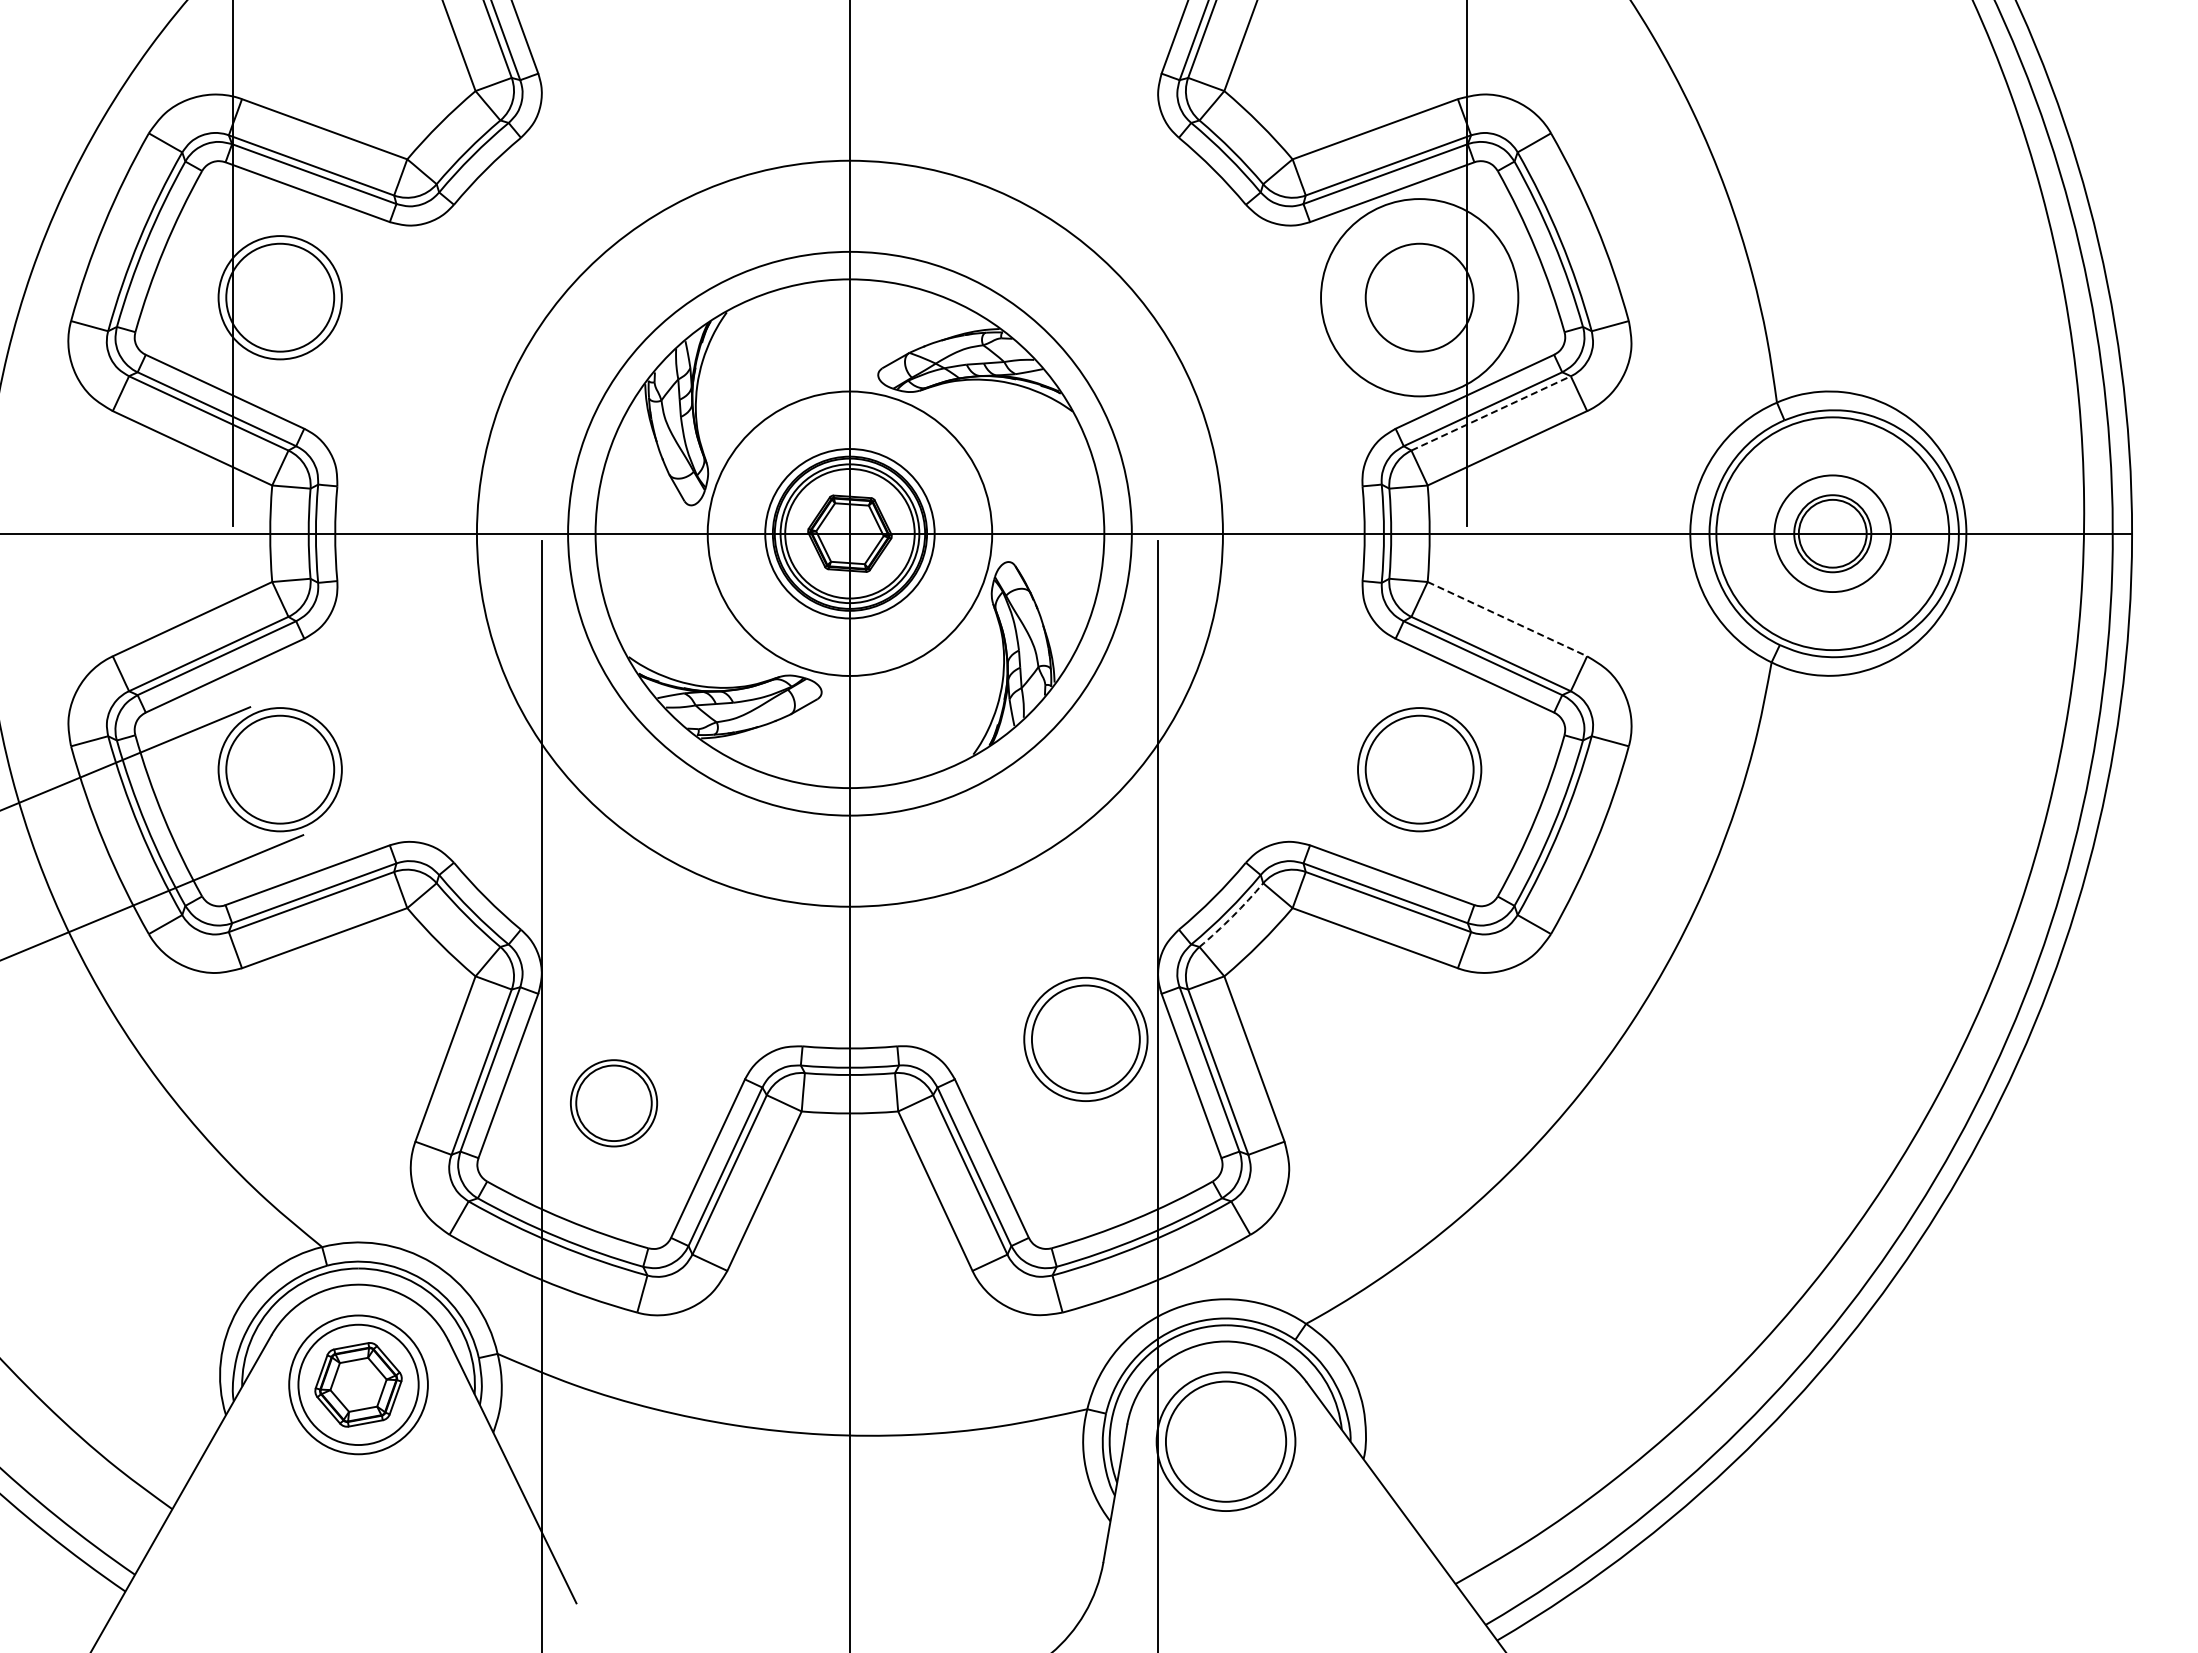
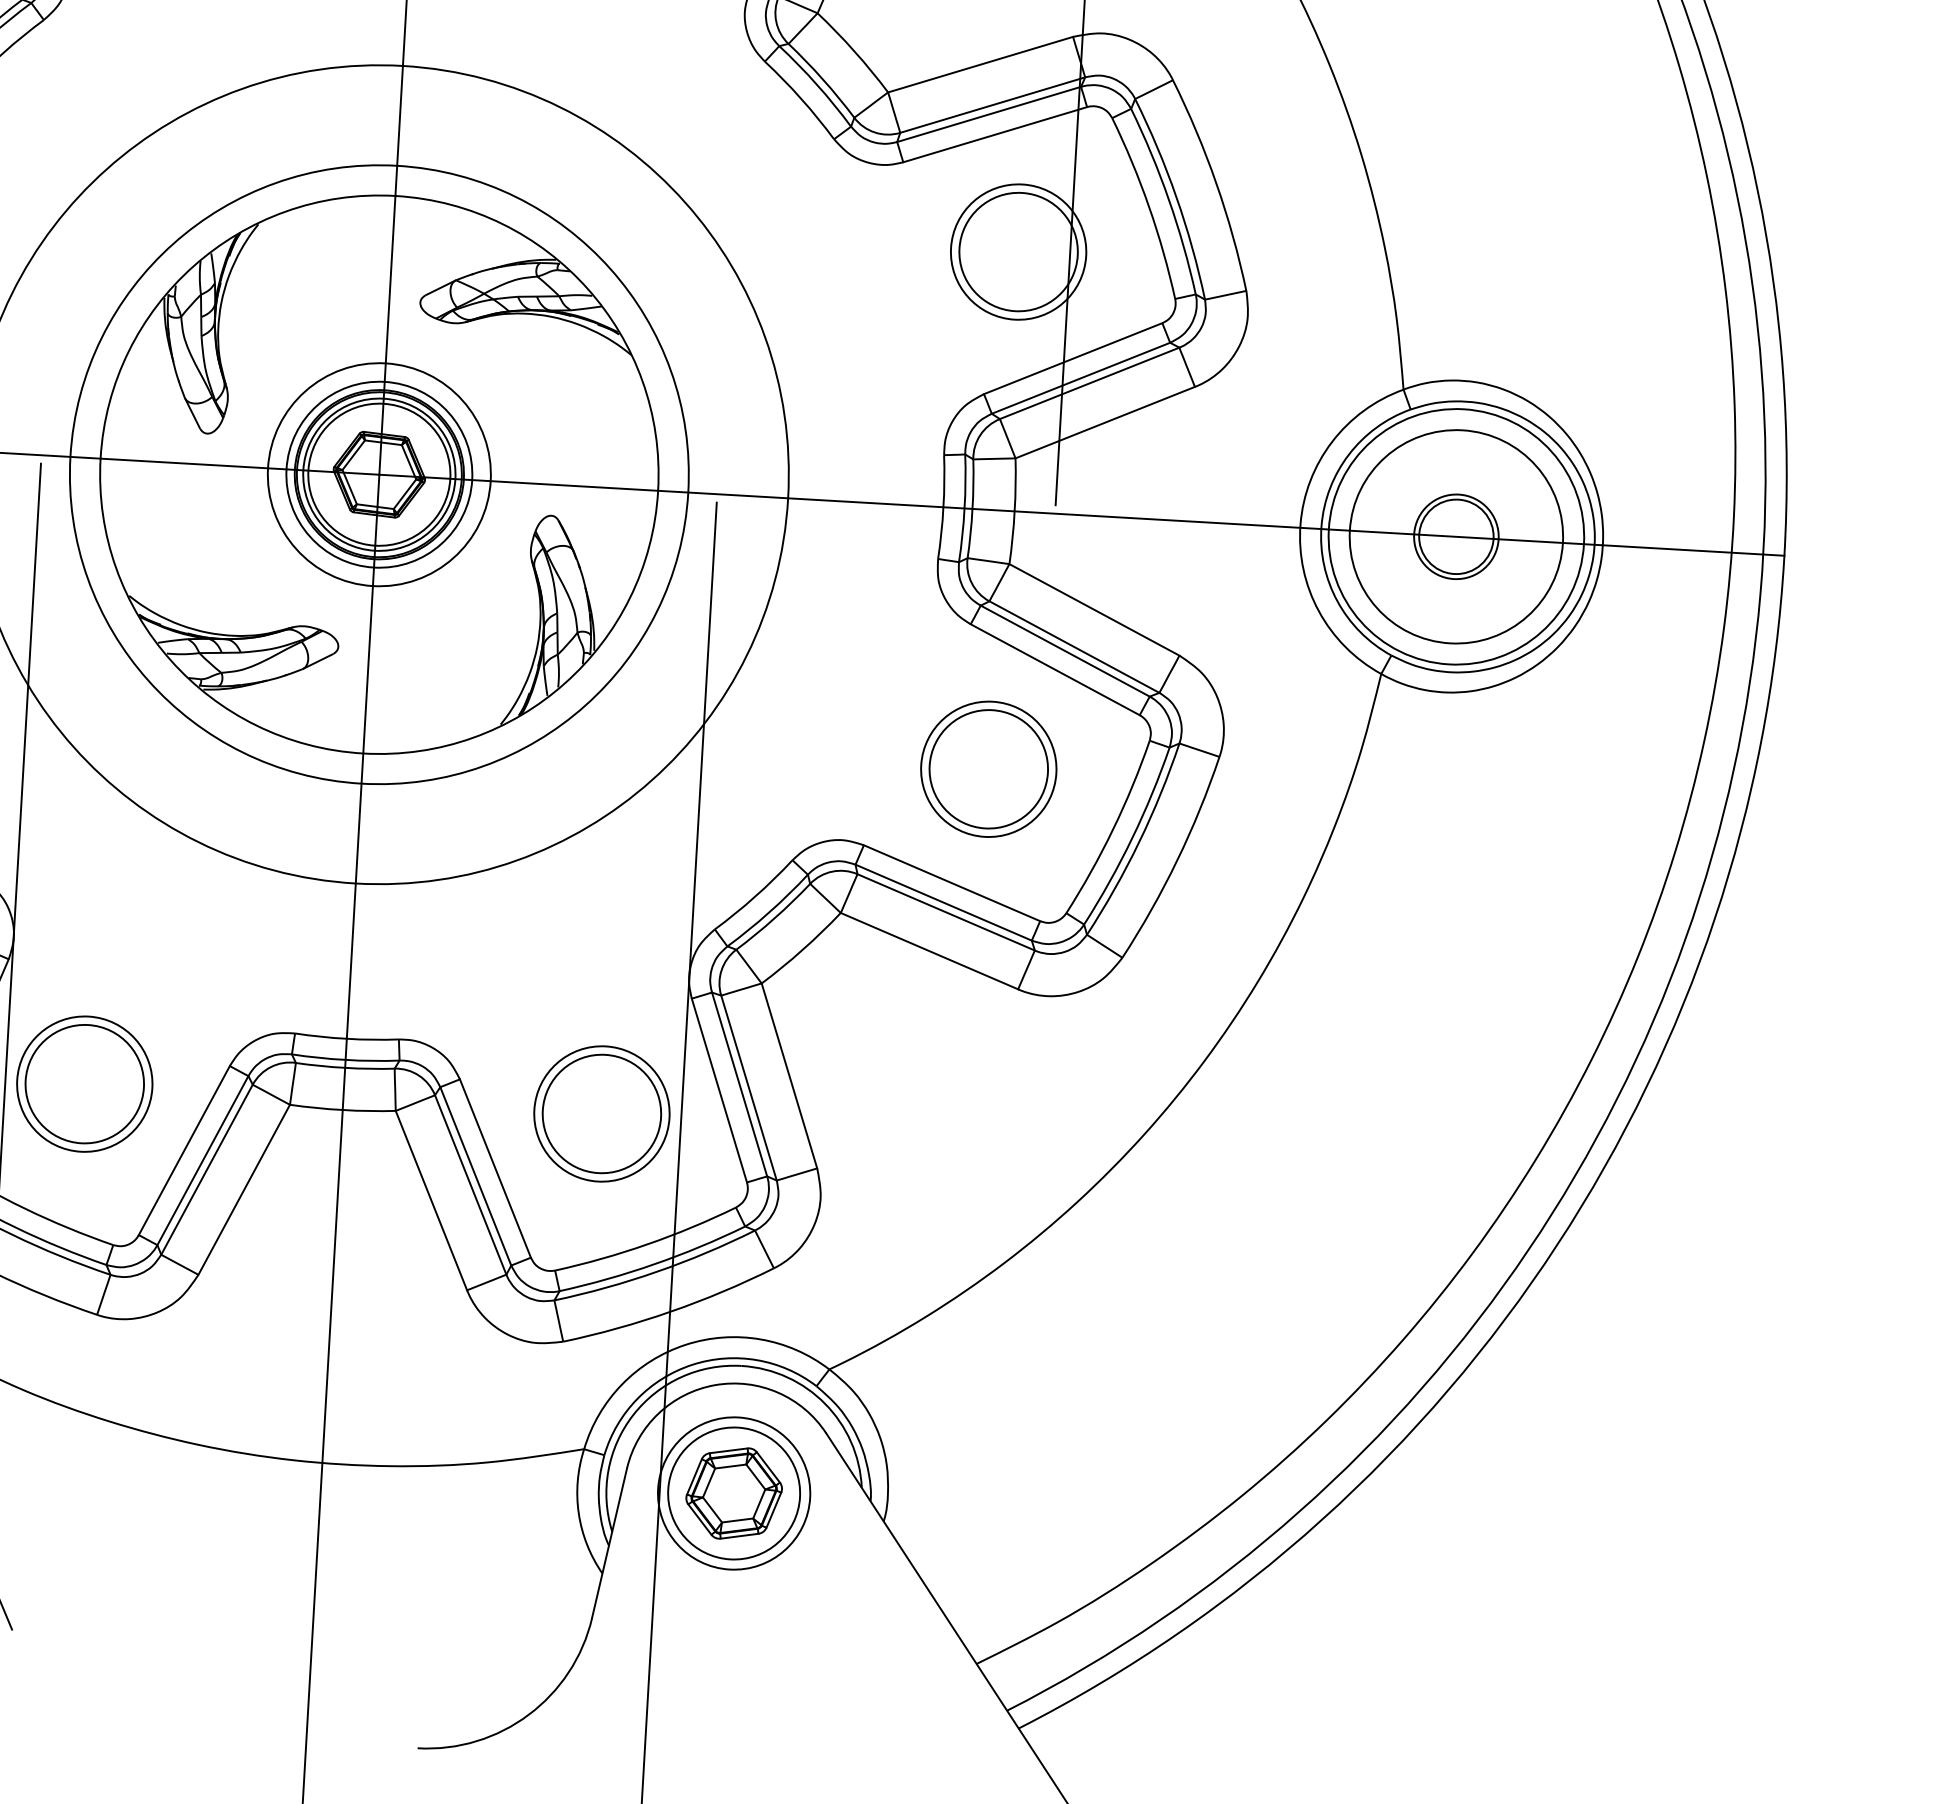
circle: (1419, 297) -> (1018, 251), size x0.62
line: (1491, 413) -> (1090, 383), dashed -> solid
circle: (849, 533) -> (378, 474), size x0.71
circle: (1832, 533) -> (1456, 536), size x1.67
line: (1507, 619) -> (1094, 610), dashed -> solid
arc: (1232, 916) -> (774, 918), dashed -> solid
part: (1085, 1038) -> (601, 1112), moved
part: (613, 1102) -> (84, 1083), size x1.43
part: (1225, 1441) -> (733, 1493), added

